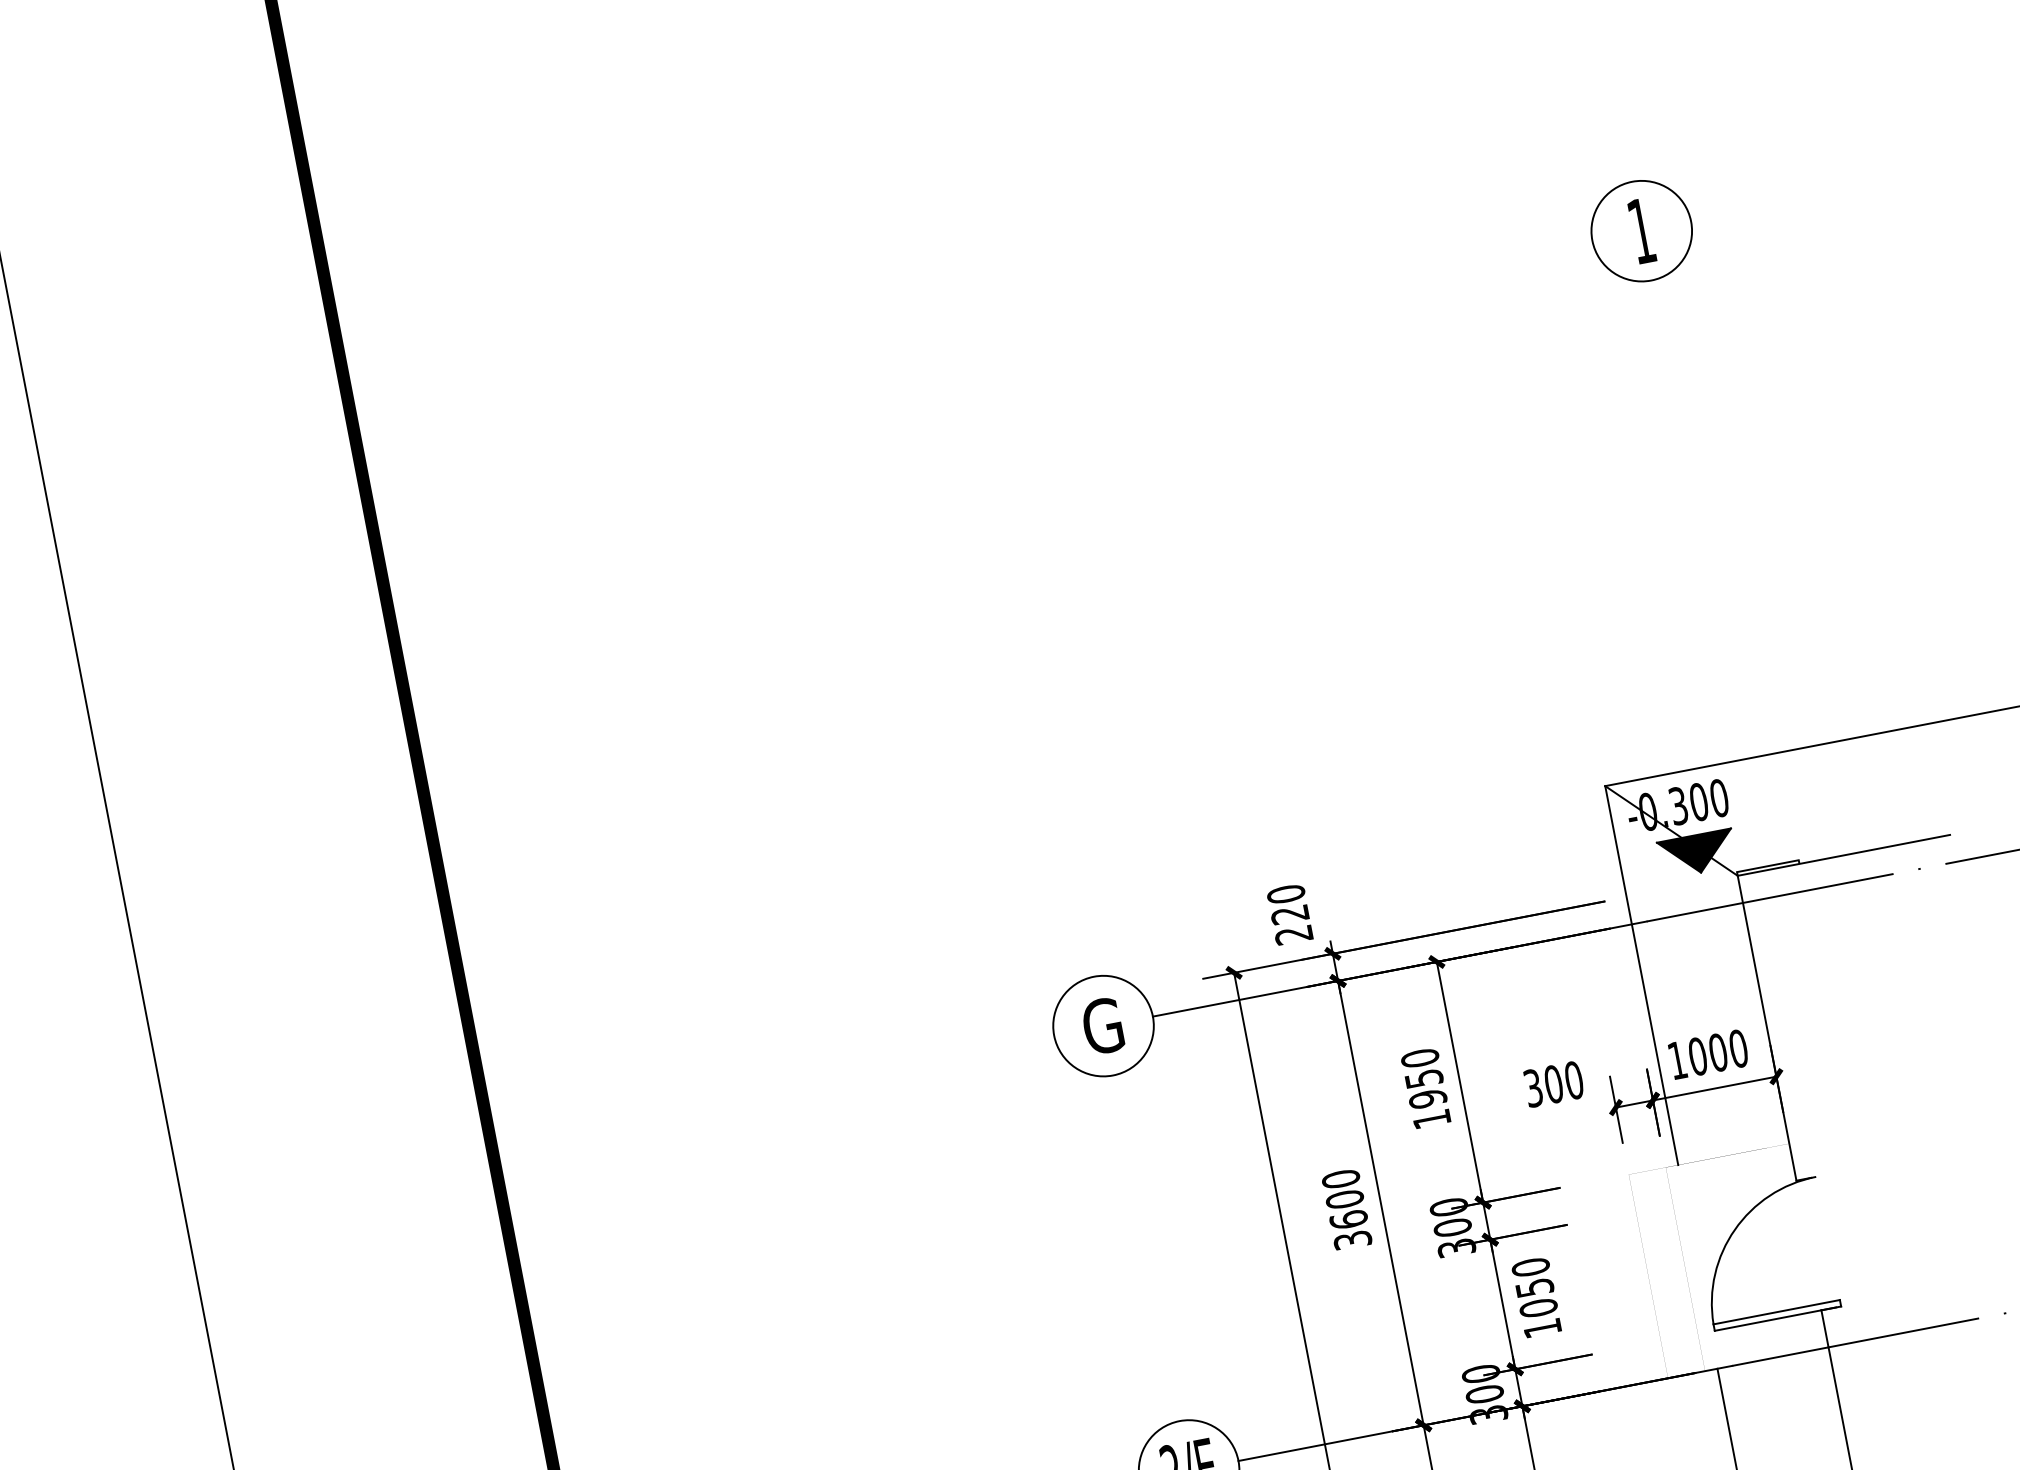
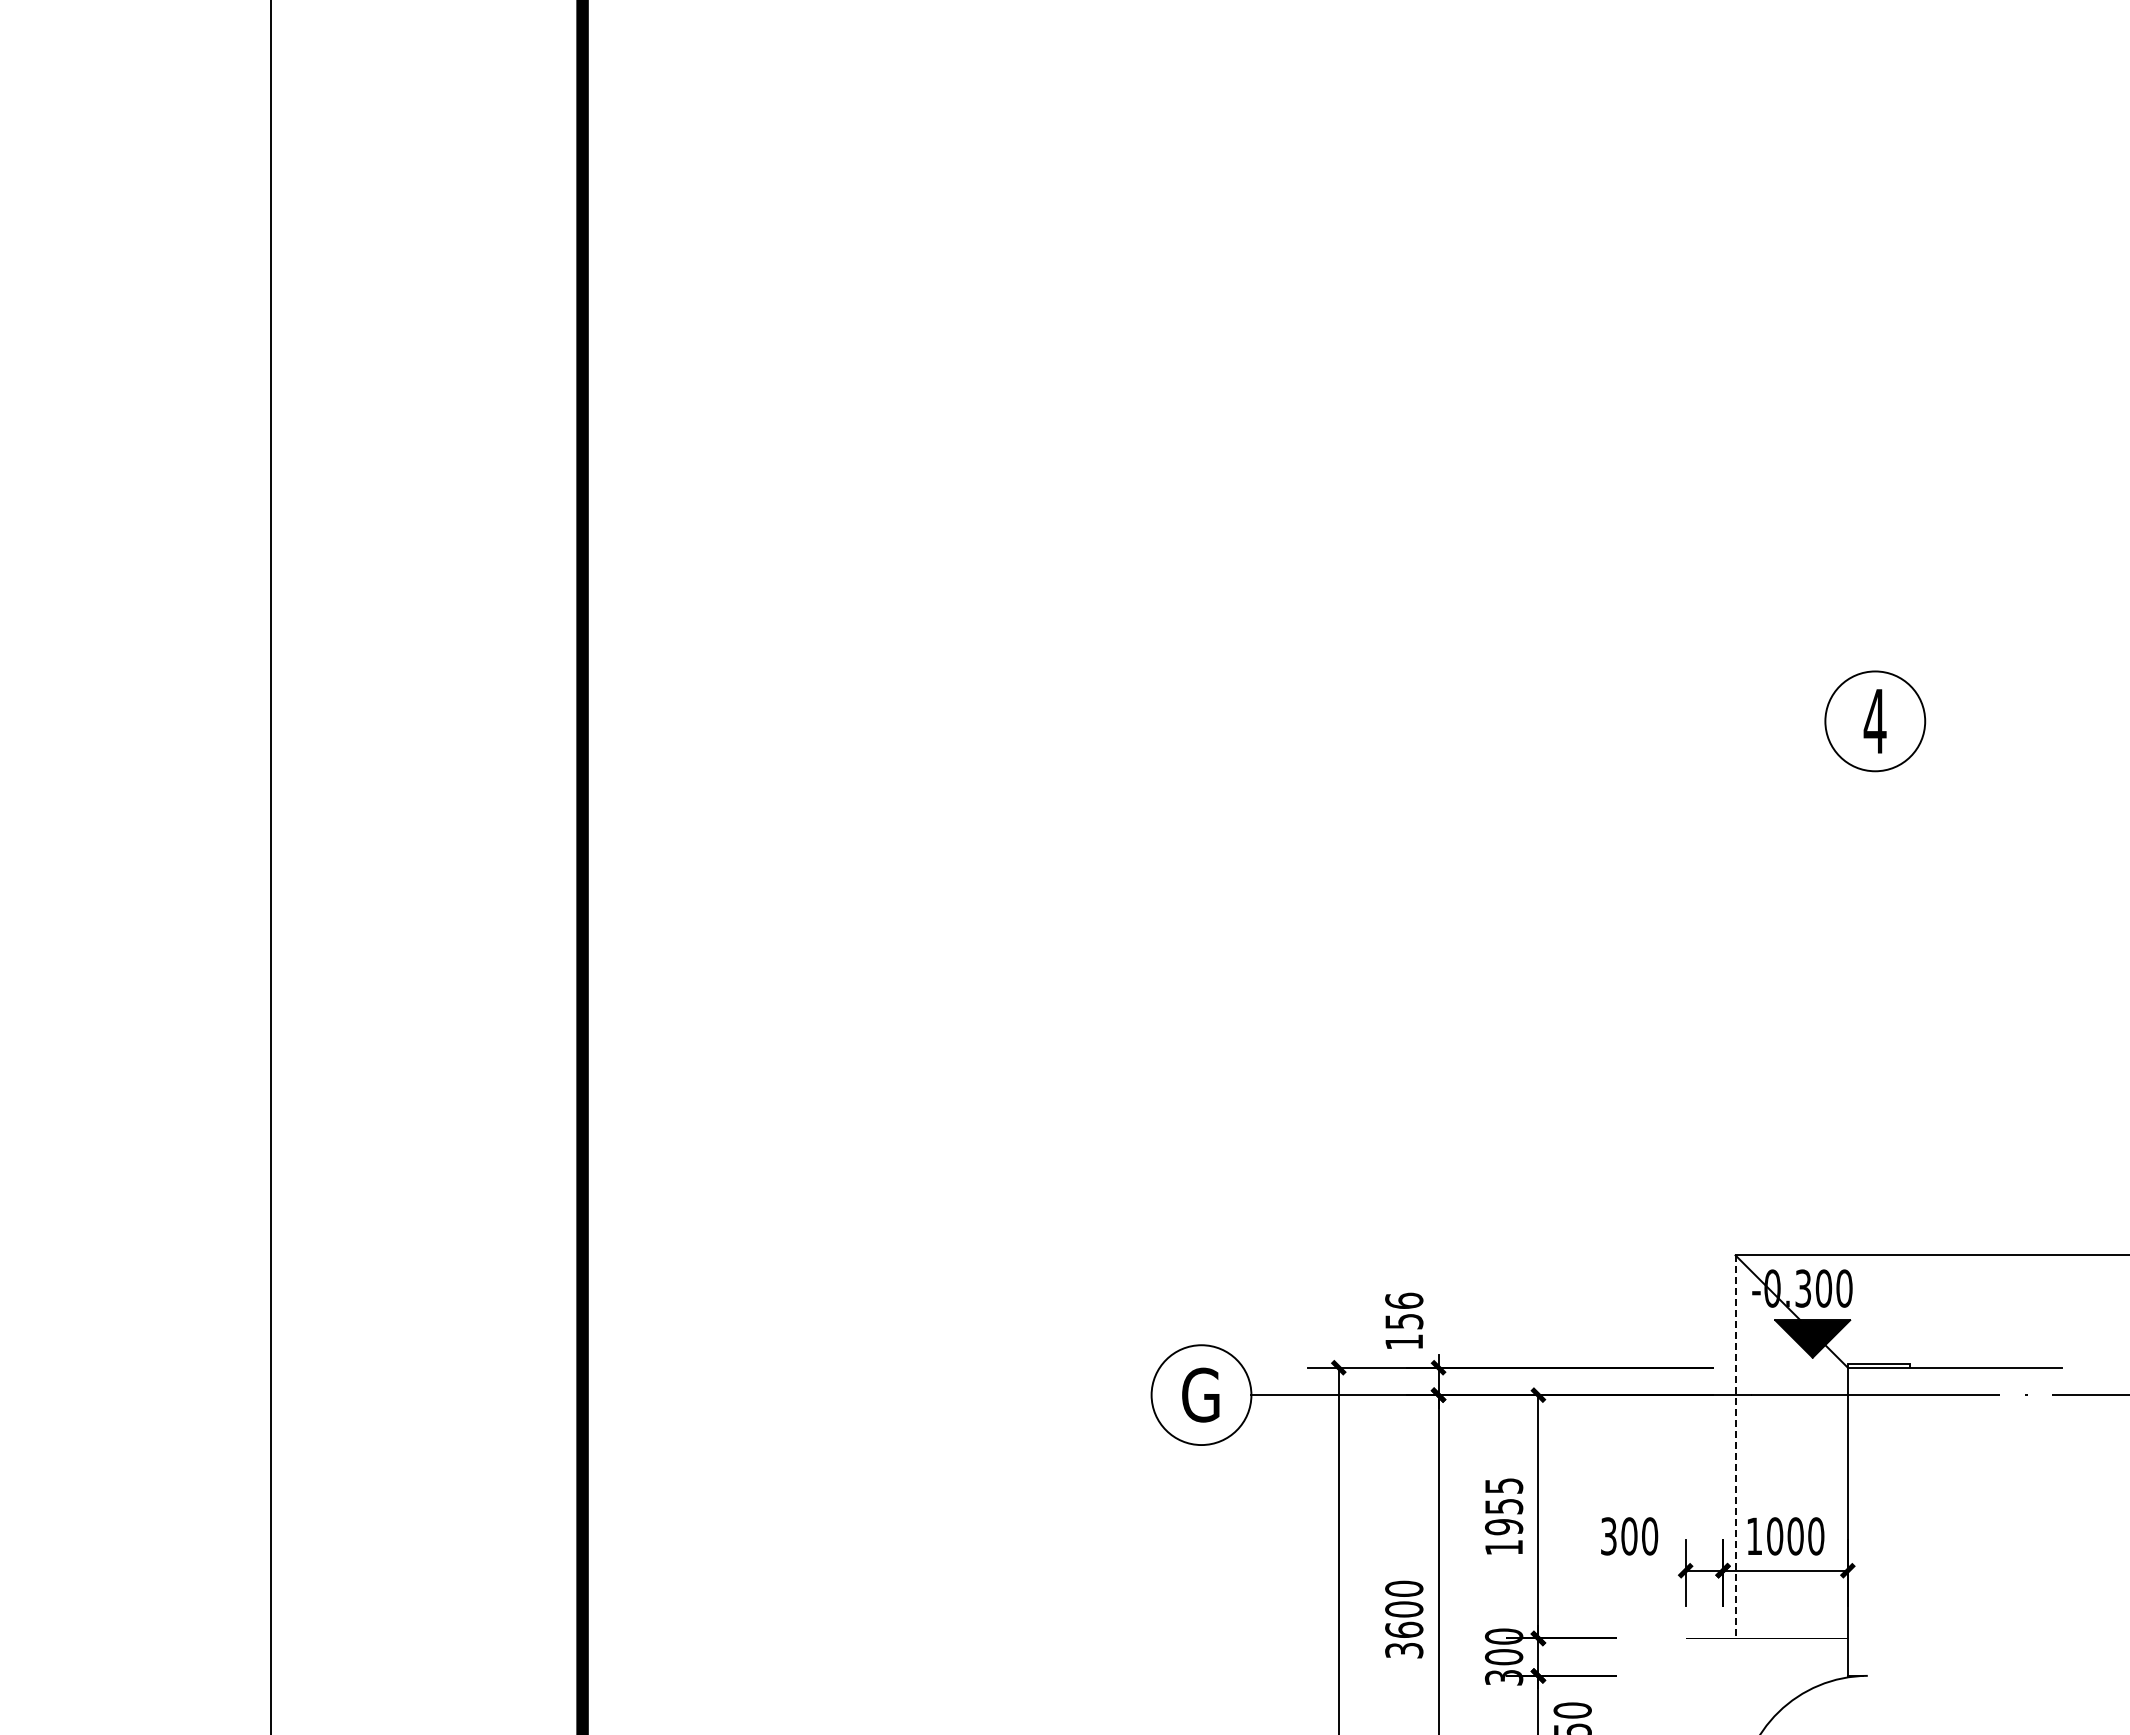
text: (1641, 231) -> (1874, 721), 1 -> 4
text: (1290, 913) -> (1404, 1320), 220 -> 156
line: (1641, 975) -> (1735, 1446), solid -> dashed
text: (1420, 1057) -> (1504, 1485), 1950 -> 1955

